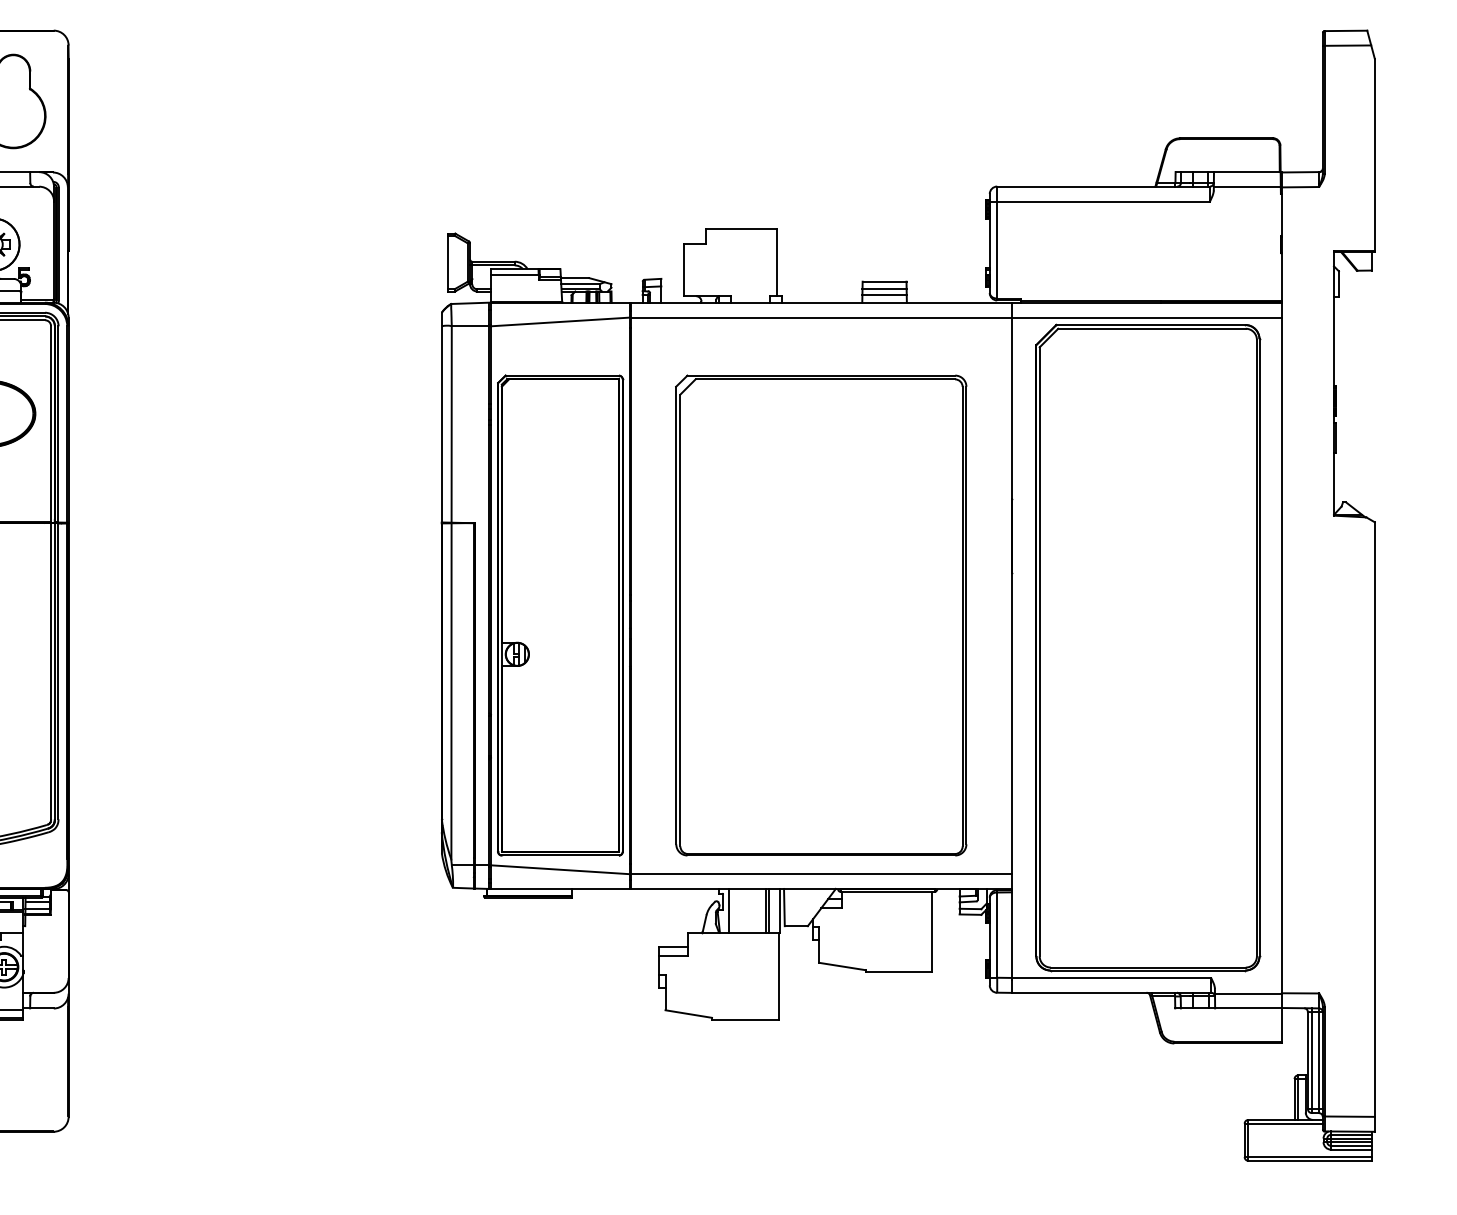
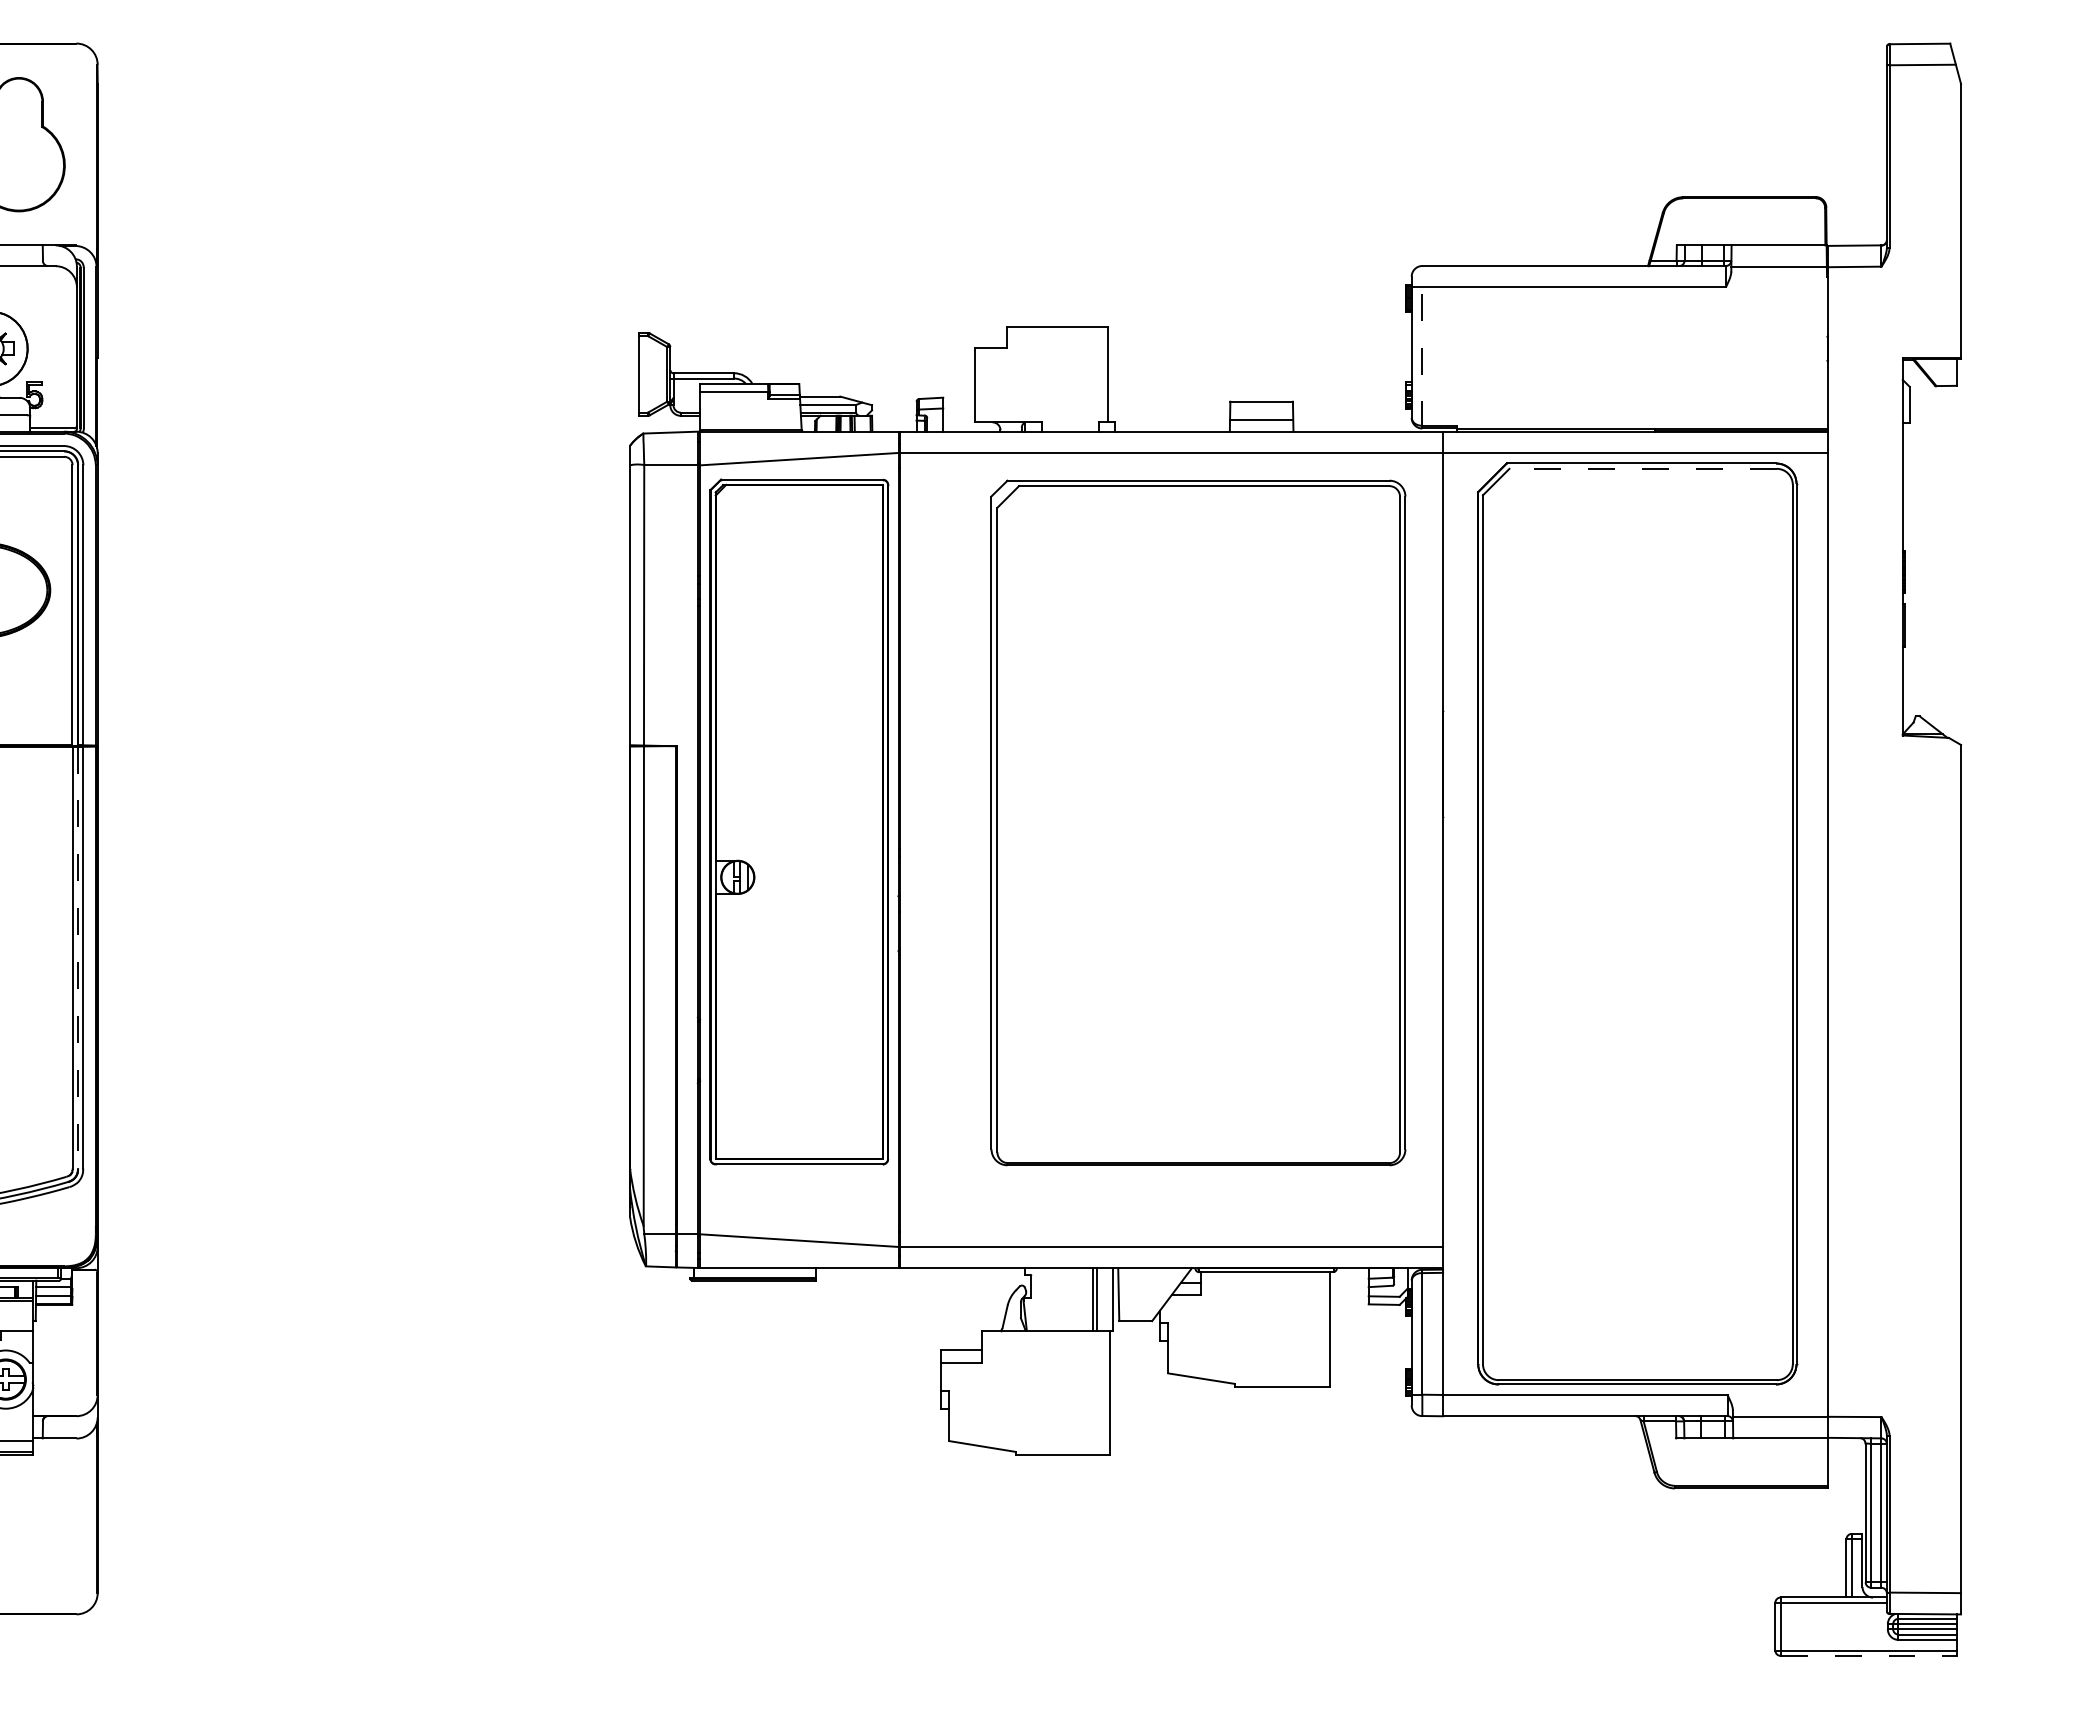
line: (997, 242) -> (1422, 346), solid -> dashed
line: (884, 289) -> (1261, 412), removed
line: (1152, 328) -> (1643, 468), solid -> dashed
part: (560, 615) -> (799, 821), moved
part: (821, 615) -> (1198, 822), moved
line: (55, 671) -> (78, 957), solid -> dashed
line: (729, 910) -> (1040, 1298), removed
line: (1310, 1160) -> (1869, 1655), solid -> dashed

